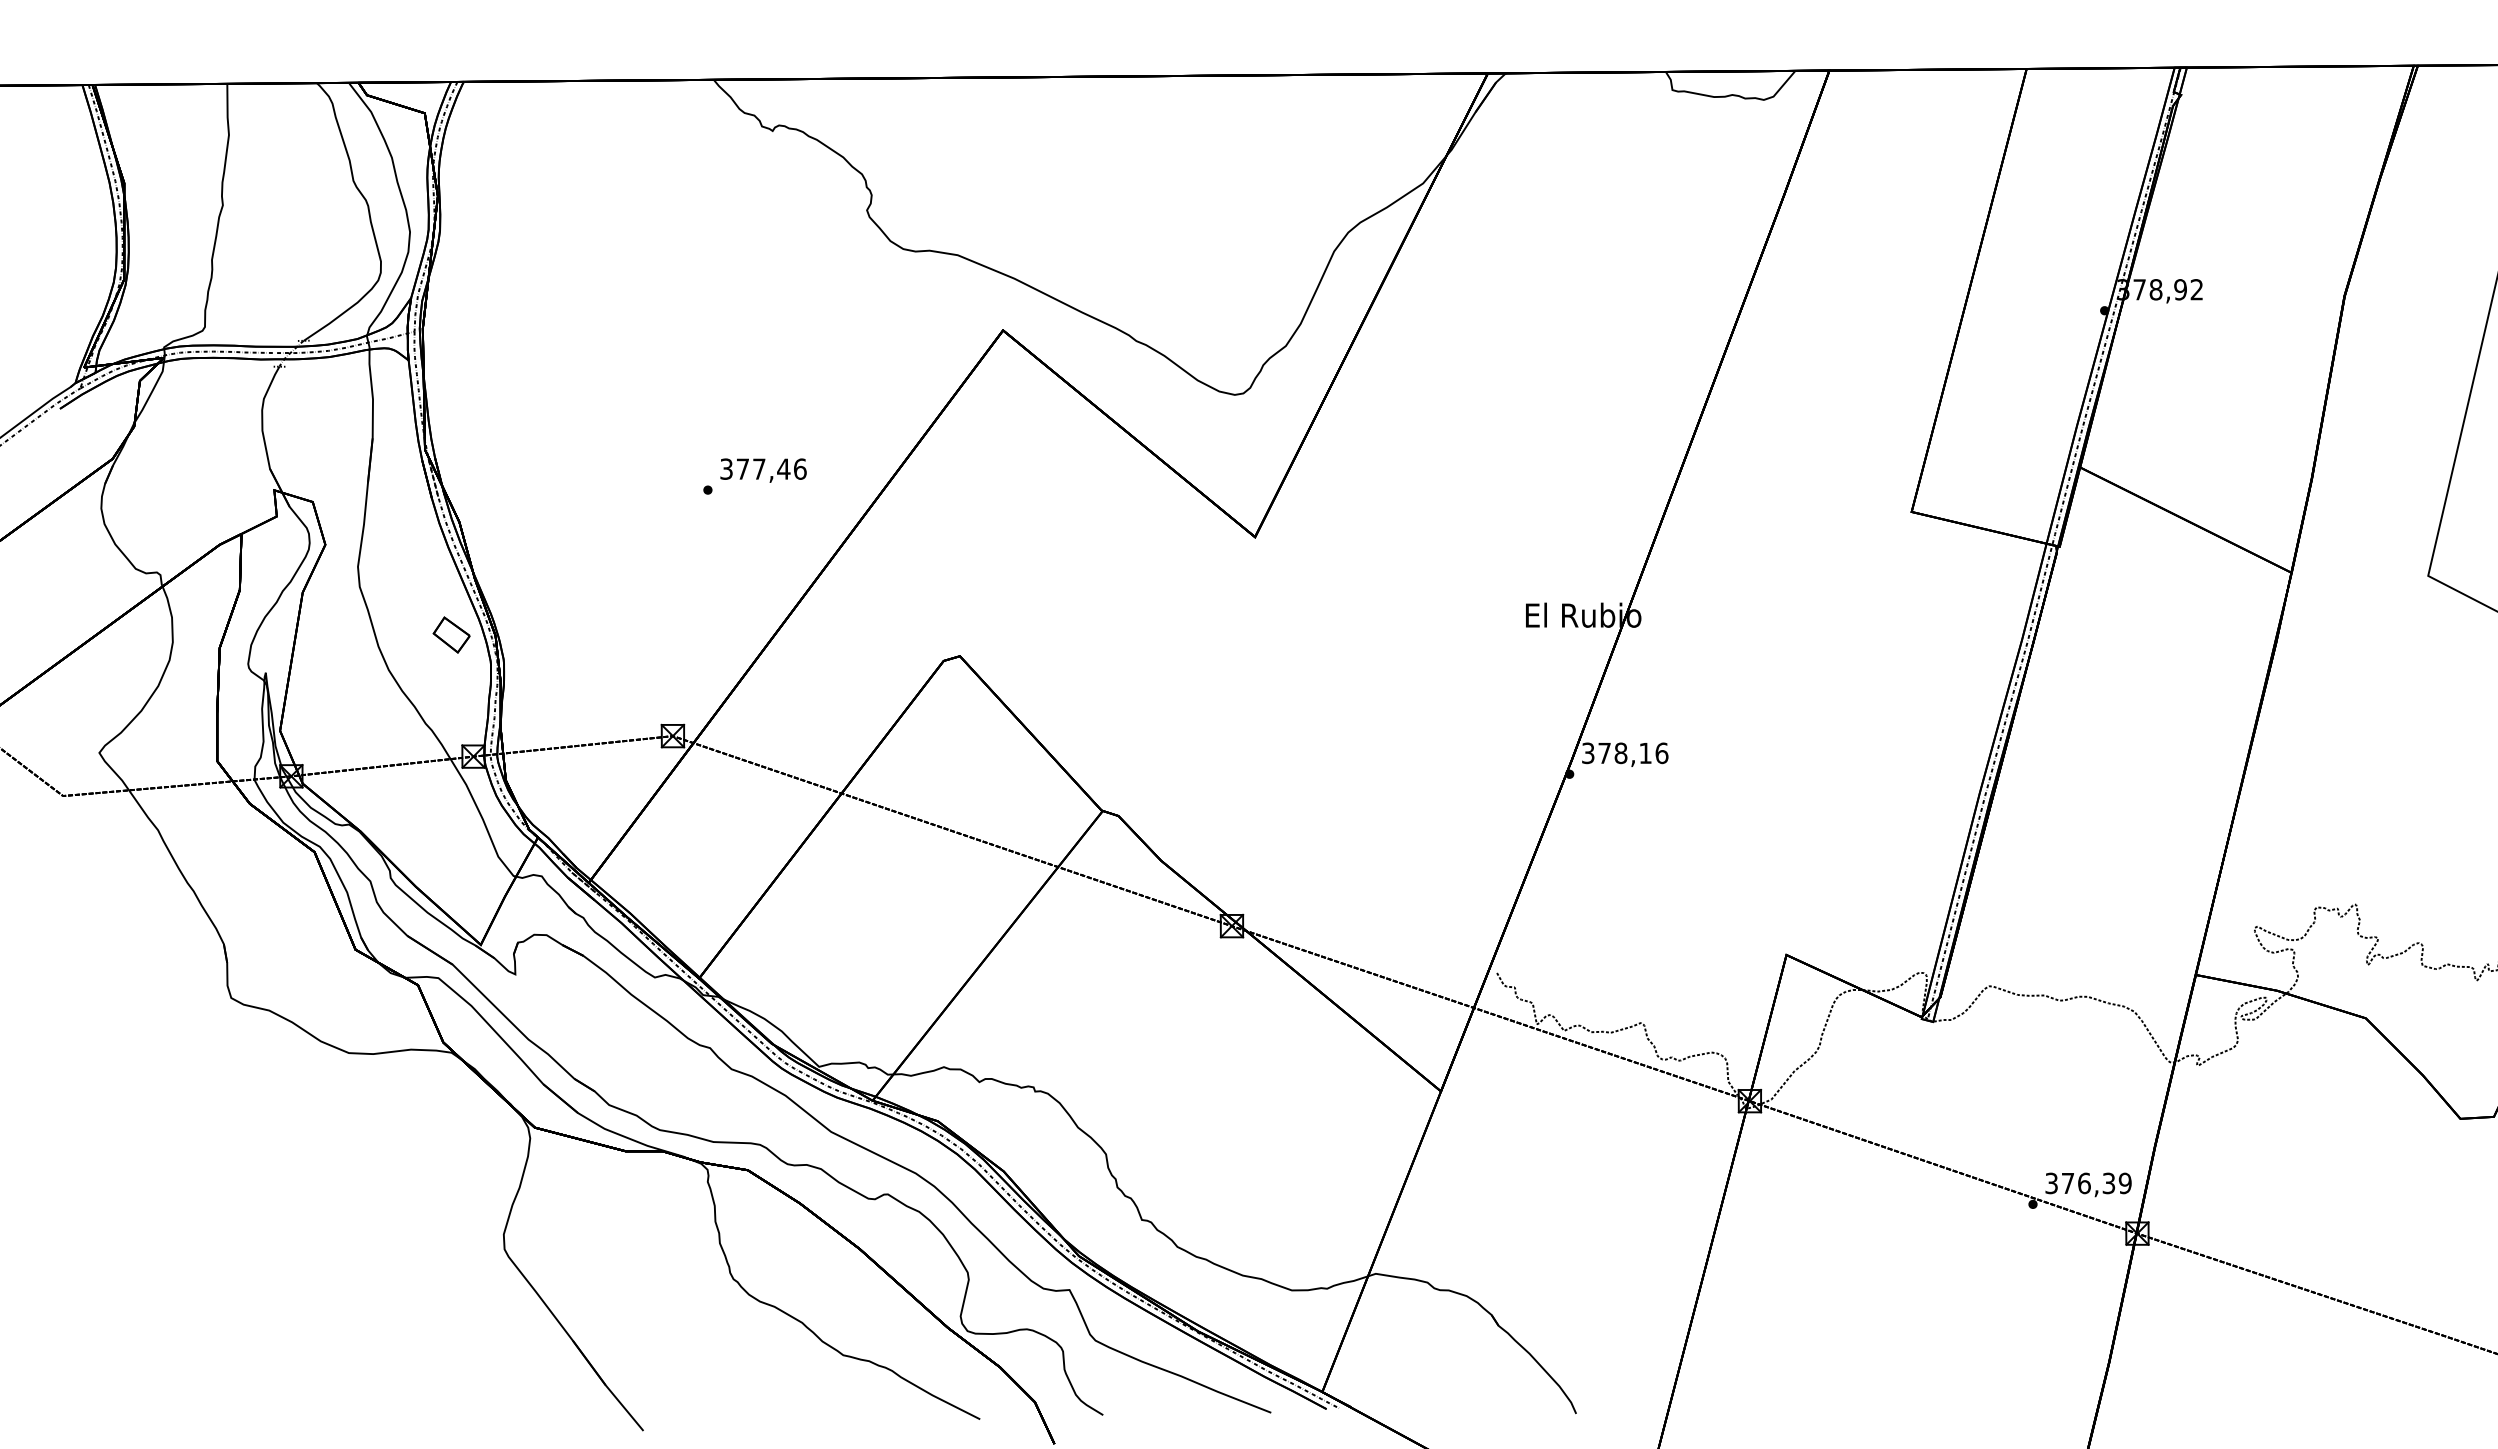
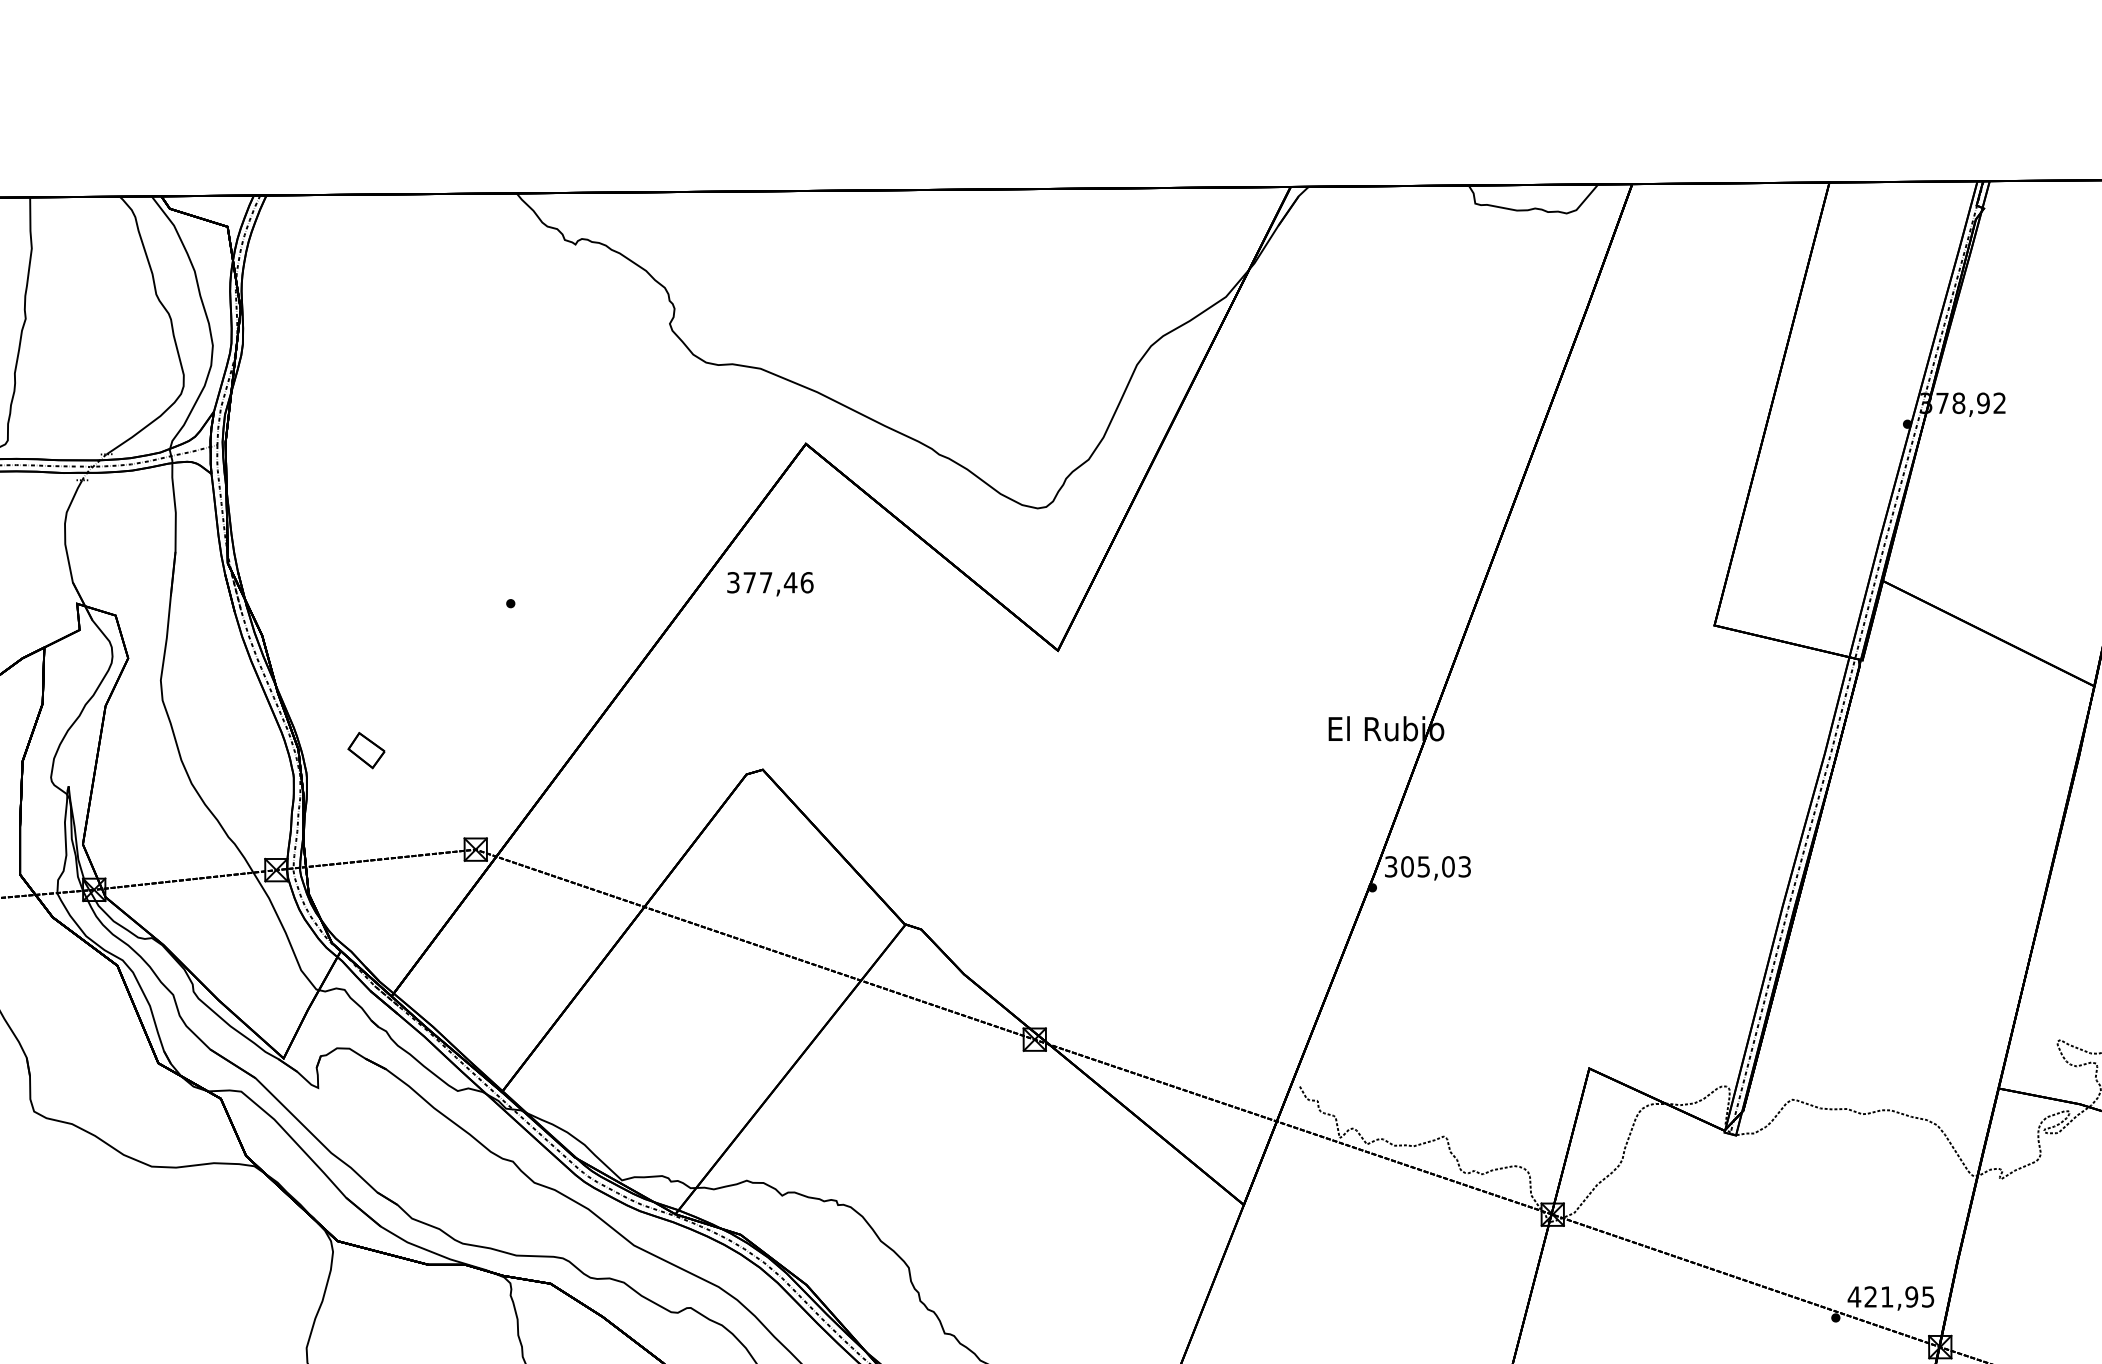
text: (763, 470) -> (770, 584), moved
part: (451, 634) -> (366, 750), moved
text: (1633, 753) -> (1436, 867), 378,16 -> 305,03
text: (2087, 1183) -> (1890, 1297), 376,39 -> 421,95

